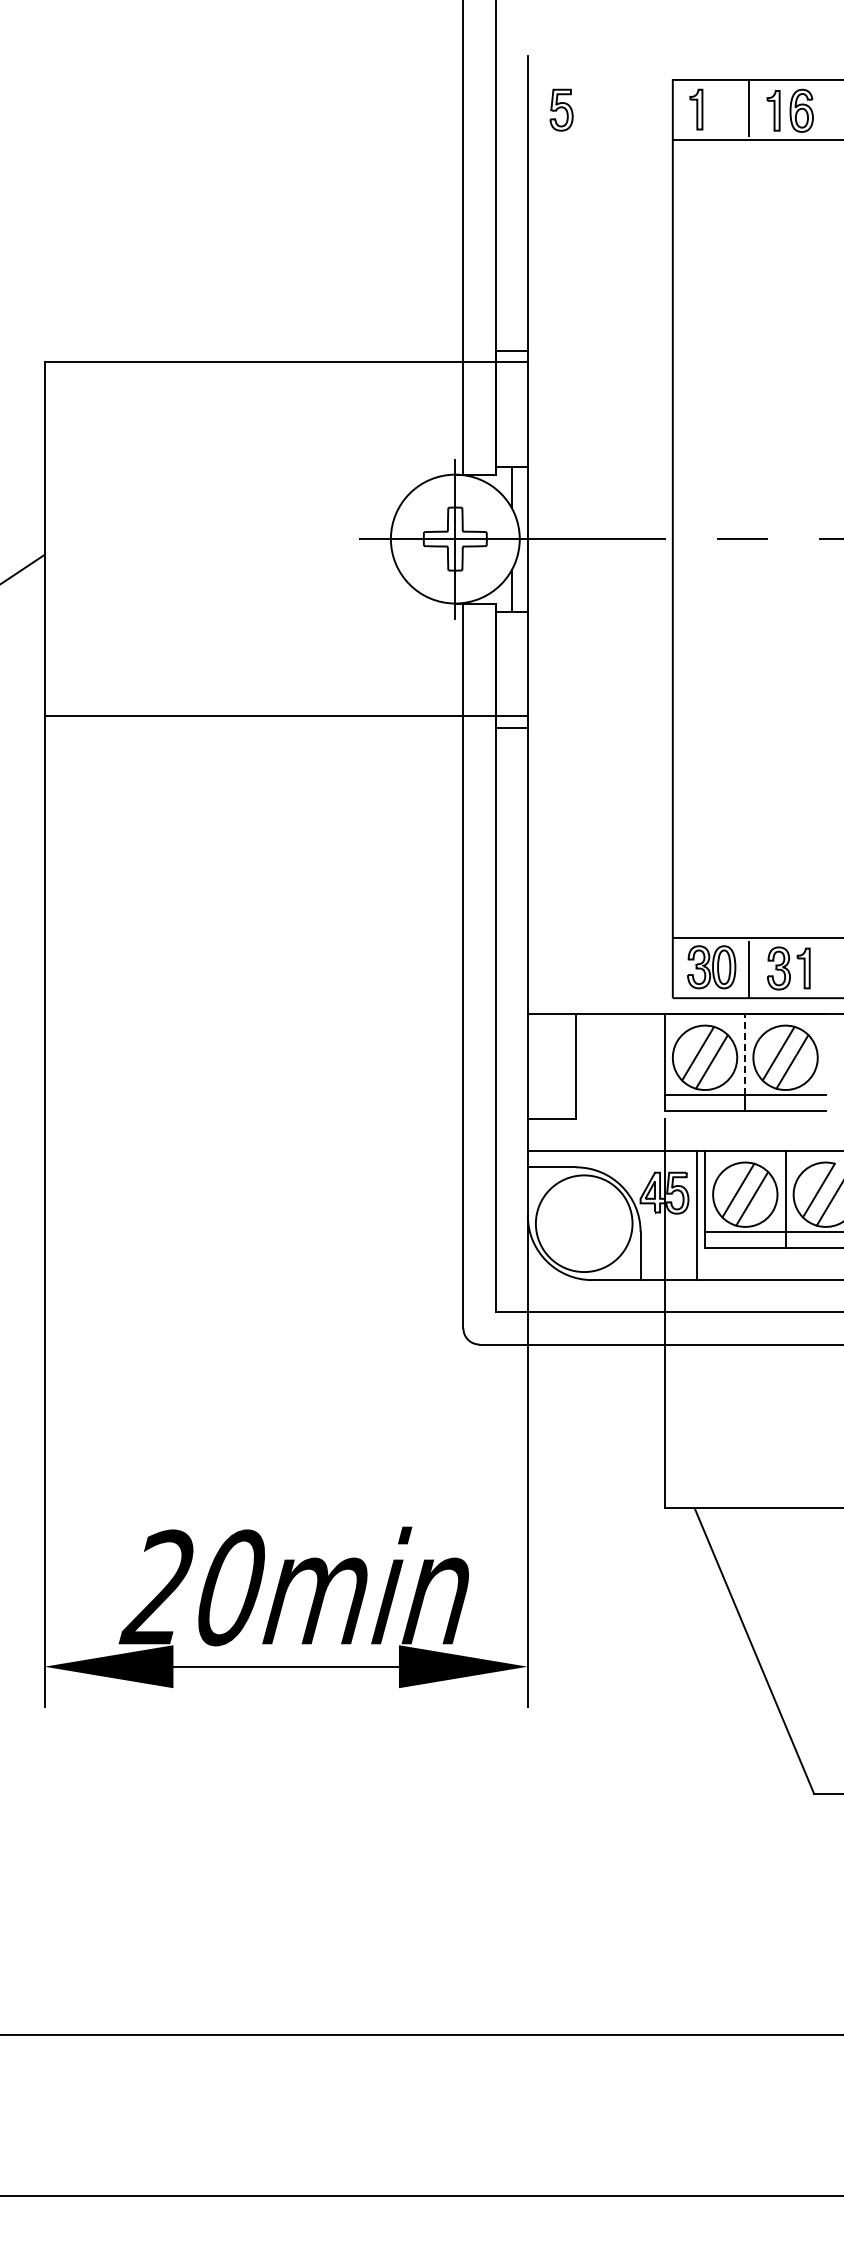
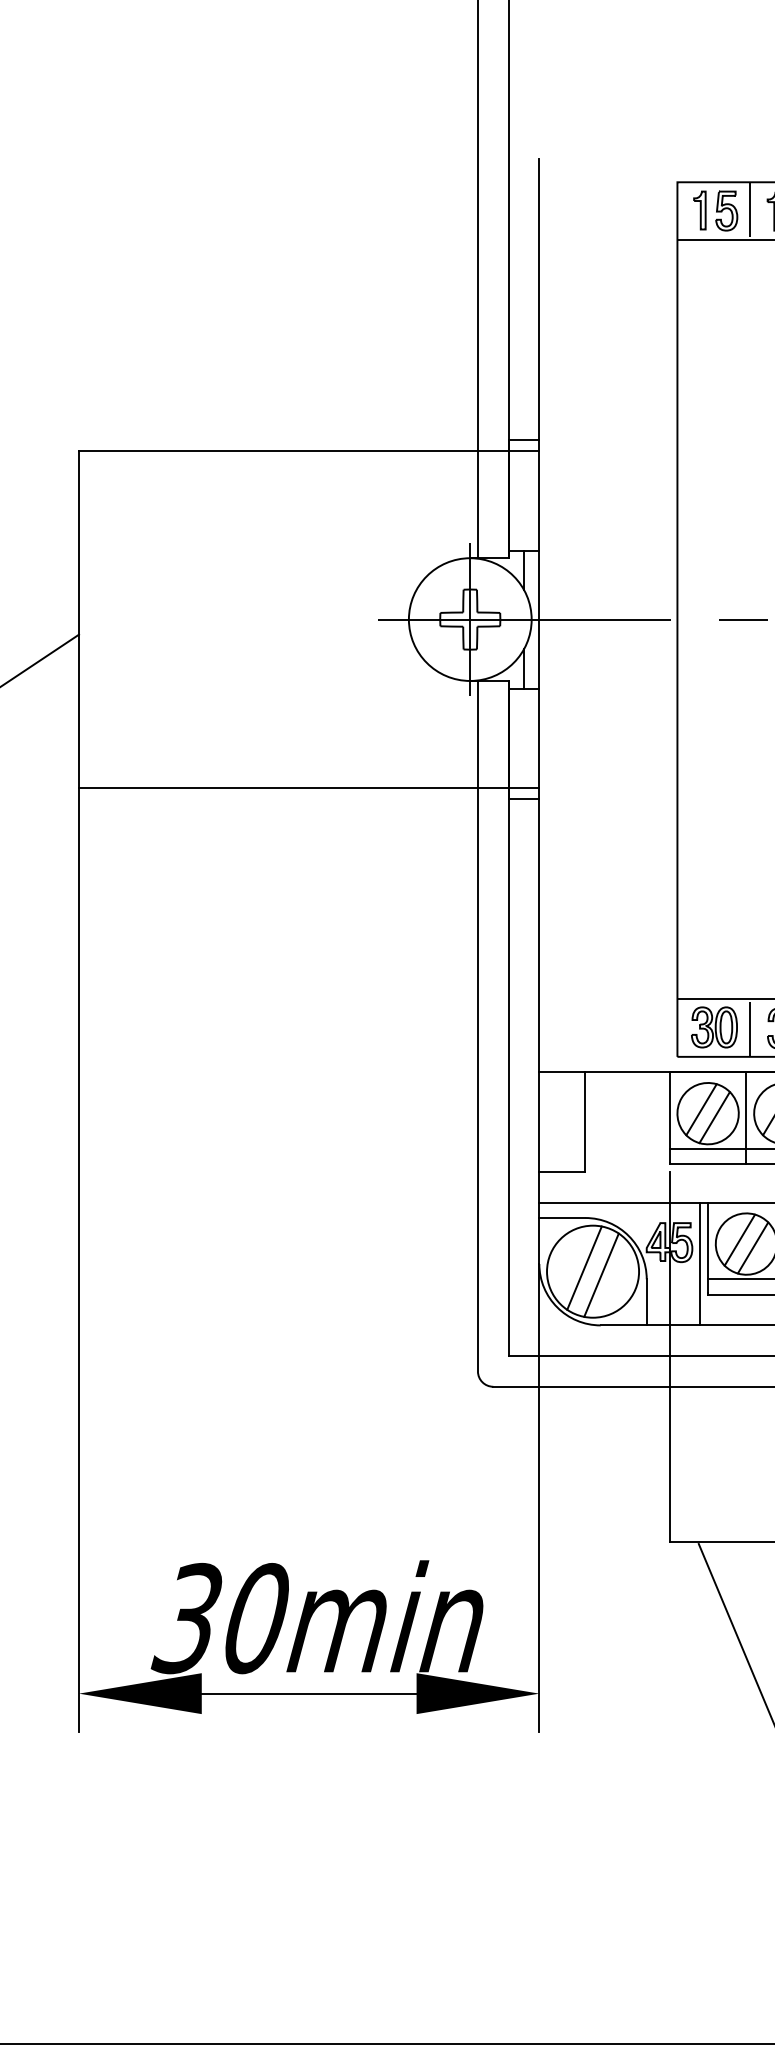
part: (561, 109) -> (726, 210), moved
line: (745, 1054) -> (746, 1110), dashed -> solid
line: (575, 1219) -> (584, 1267), added
line: (593, 1227) -> (601, 1275), added
text: (156, 1587) -> (185, 1618), 20min -> 30min

